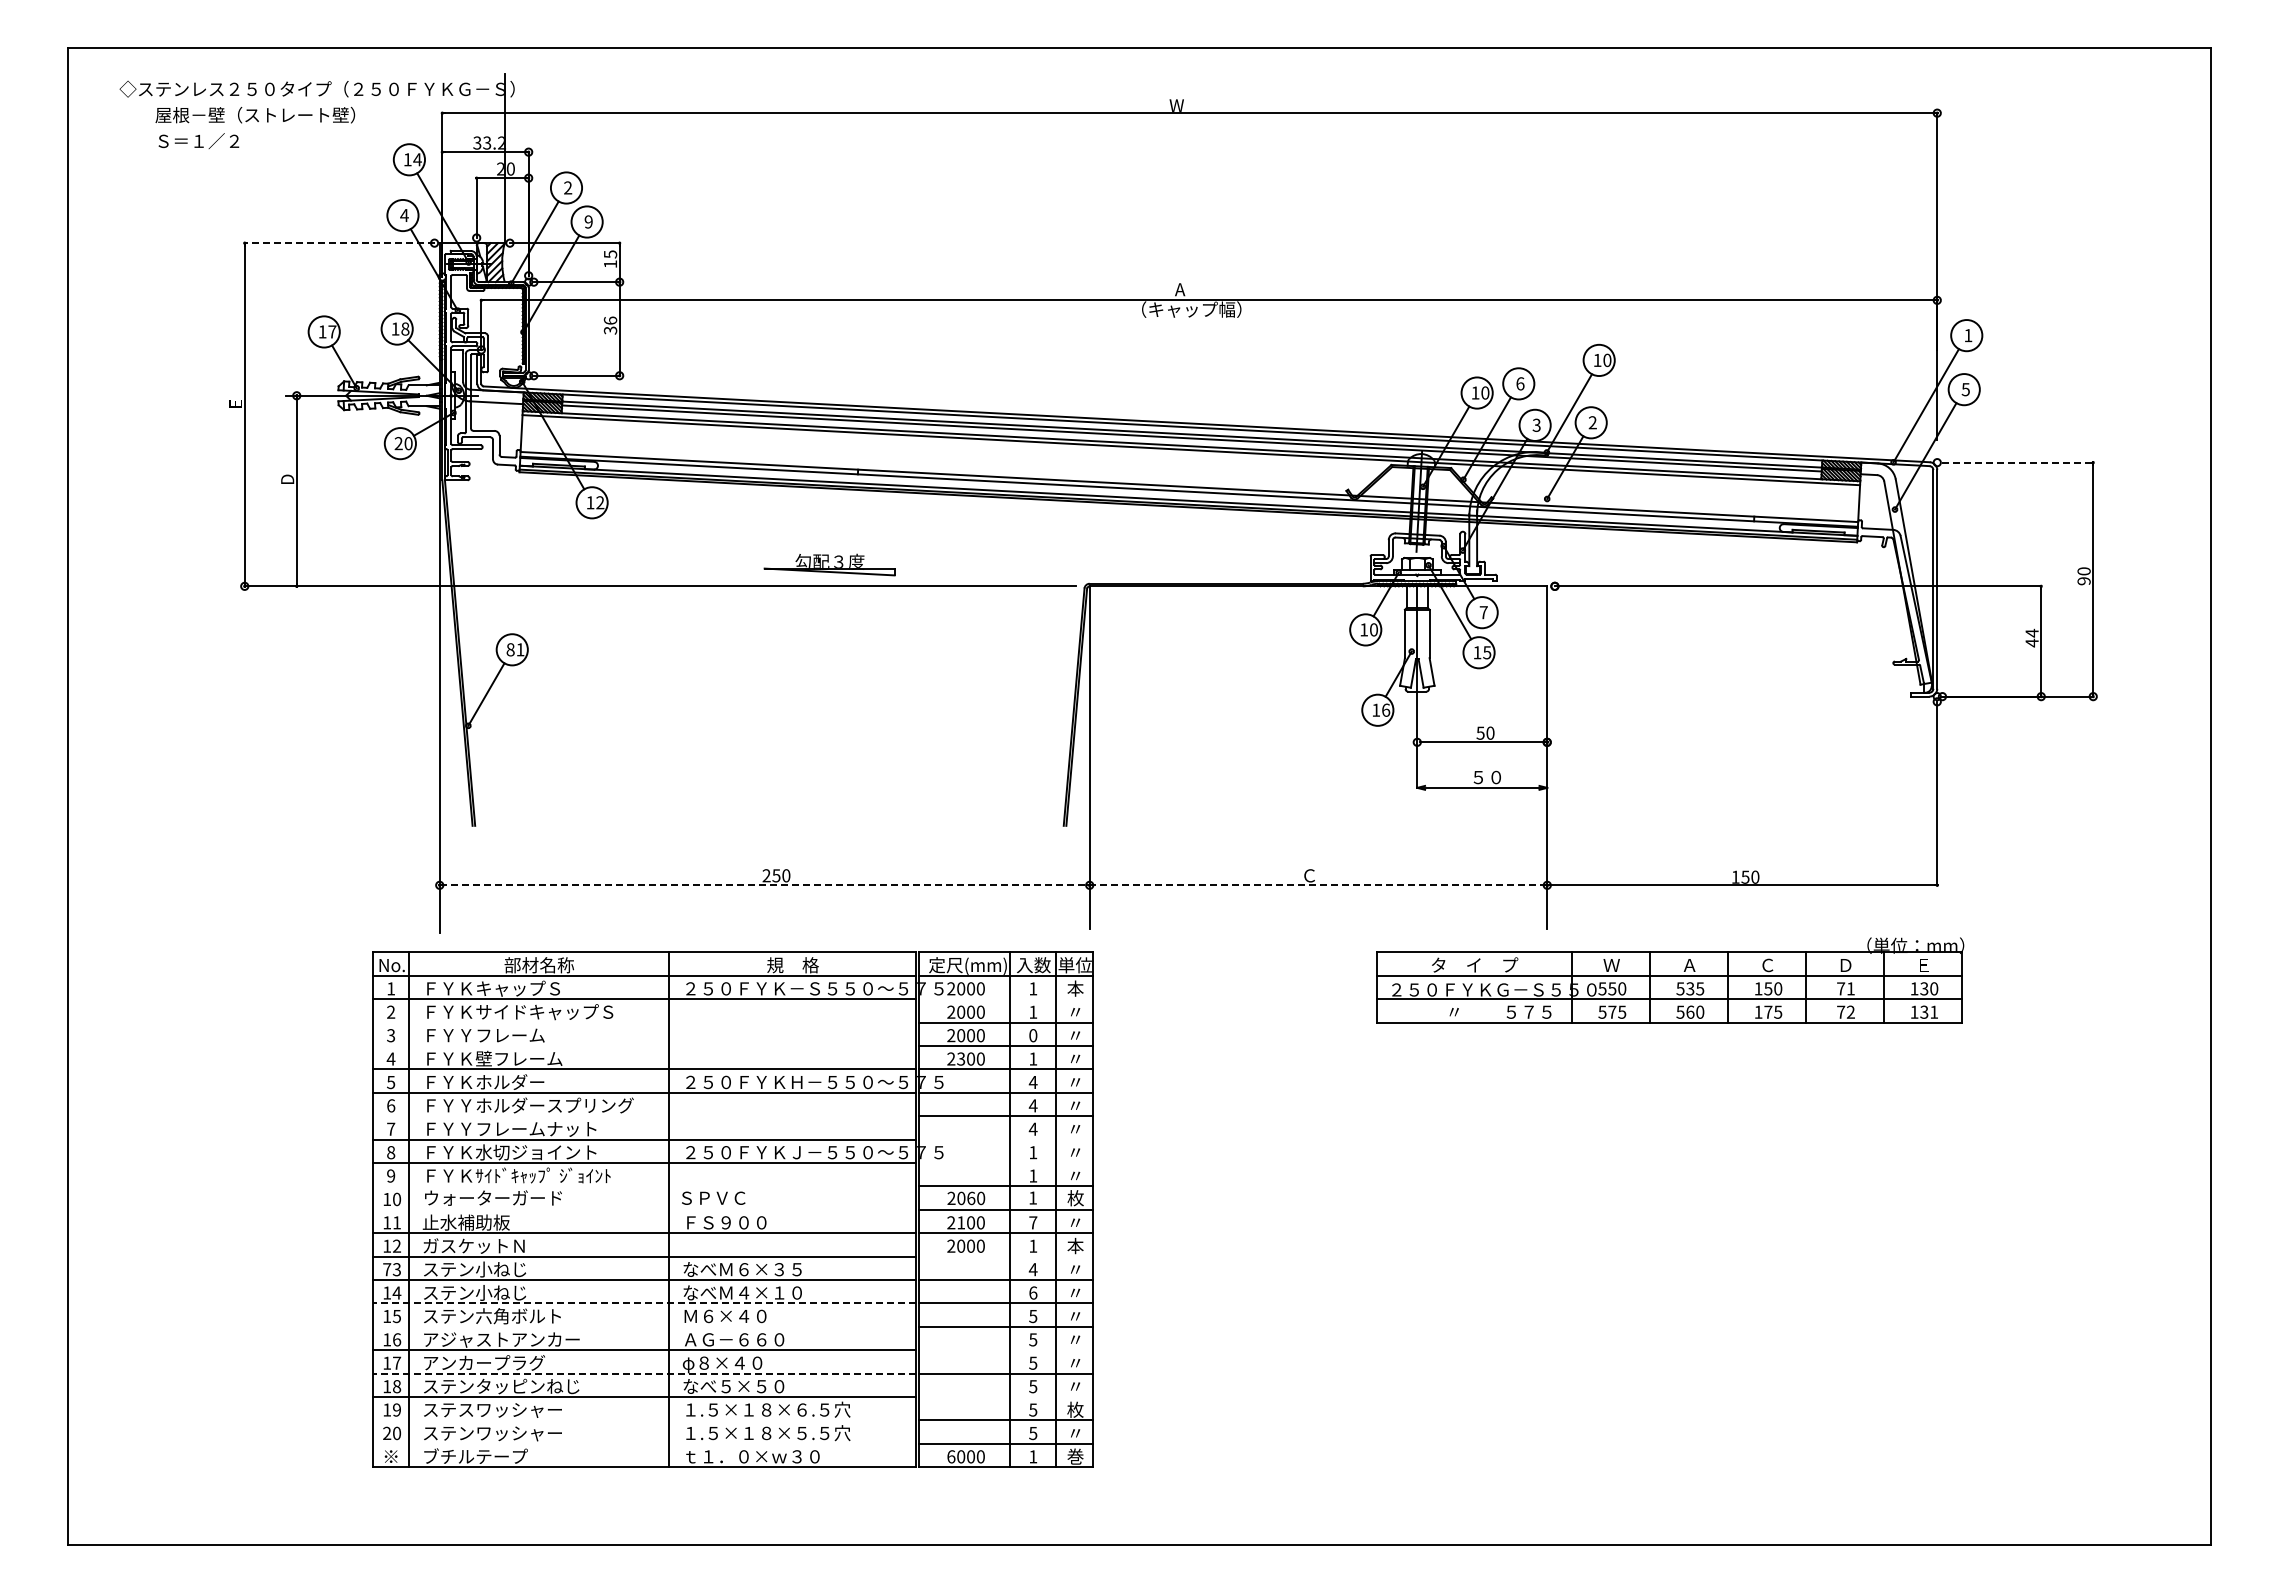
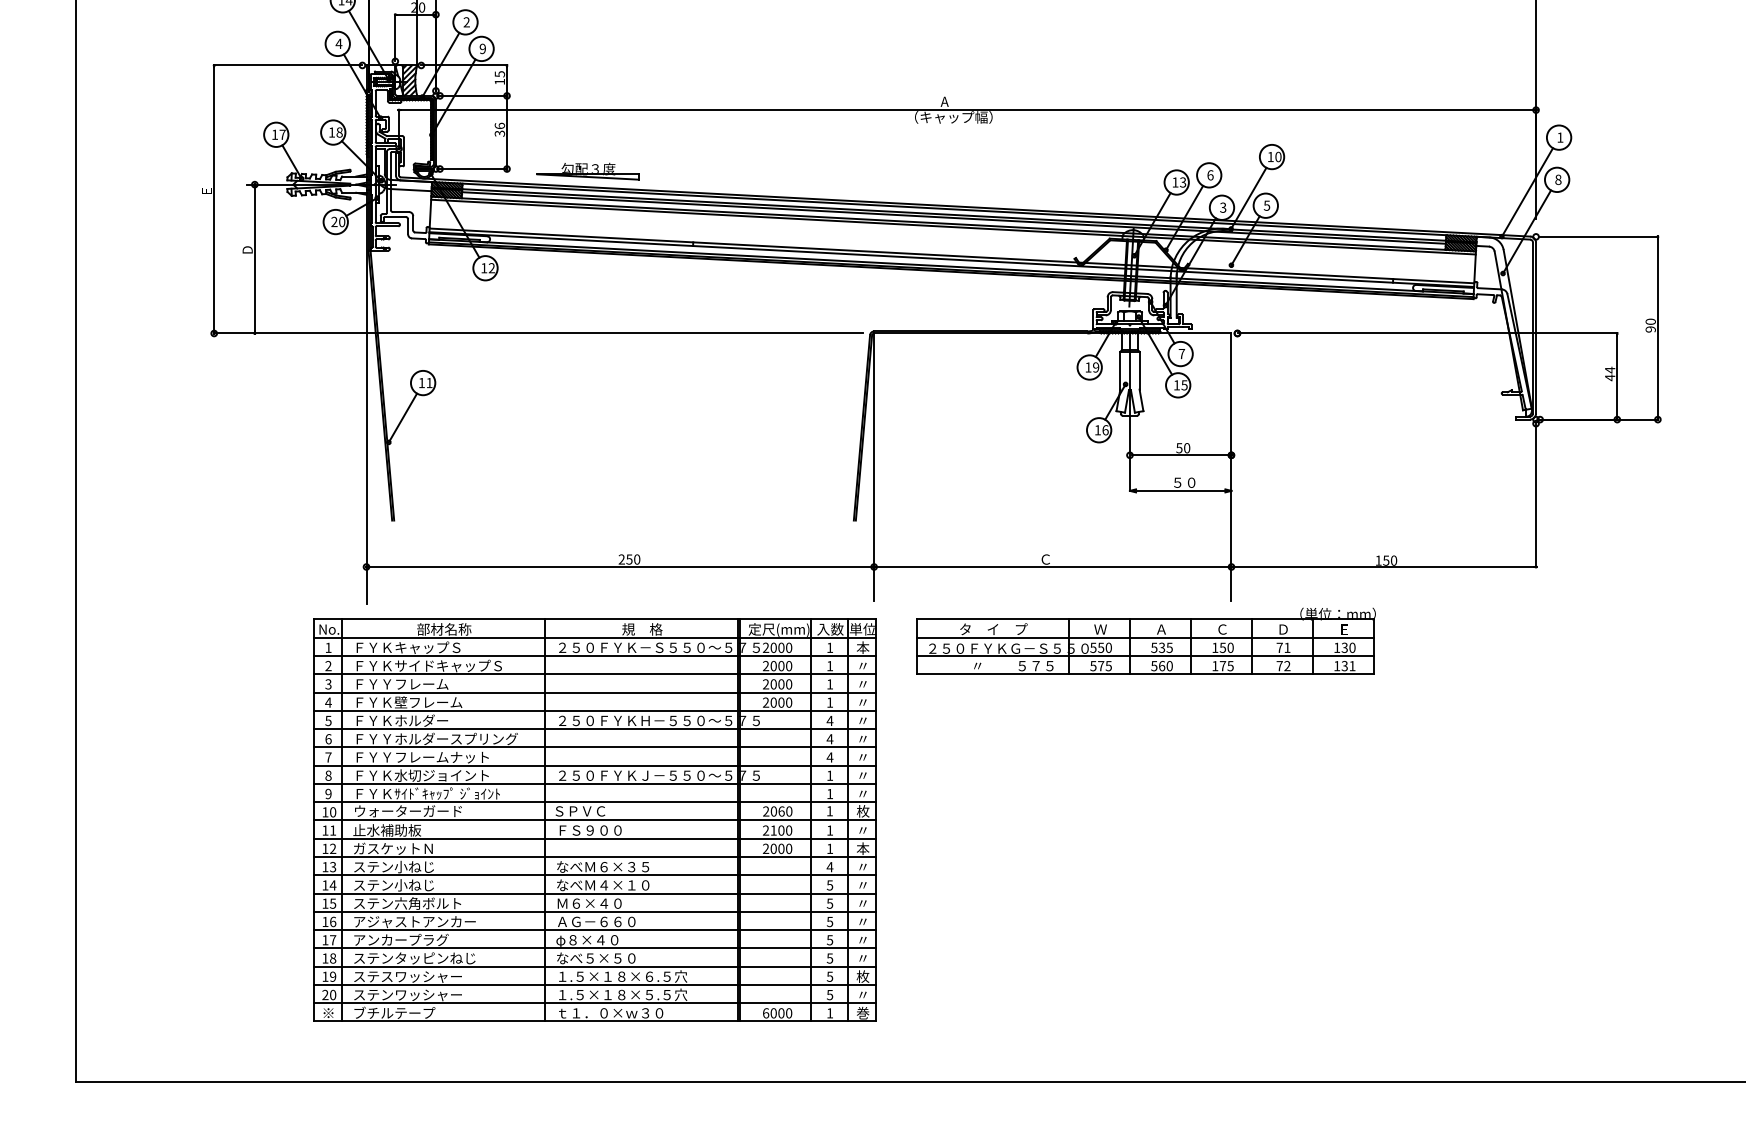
line: (339, 243) -> (288, 65), dashed -> solid
text: (1965, 389) -> (1558, 179), 5 -> 8
text: (1485, 392) -> (1183, 182), 10 -> 13
text: (1592, 422) -> (1266, 205), 2 -> 5
line: (2018, 462) -> (1599, 236), dashed -> solid
part: (829, 564) -> (588, 171), moved
text: (1373, 629) -> (1095, 367), 10 -> 19
text: (510, 649) -> (421, 382), 81 -> 11
line: (993, 885) -> (798, 567), dashed -> solid
part: (1670, 980) -> (1146, 641), moved
line: (1005, 999) -> (808, 656), added
line: (643, 1022) -> (525, 674), added
text: (1033, 1035) -> (830, 684), 0 -> 1
line: (643, 1046) -> (525, 692), added
text: (961, 1058) -> (773, 702), 2300 -> 2000
line: (643, 1116) -> (525, 747), added
line: (1005, 1139) -> (808, 765), added
line: (1005, 1163) -> (808, 784), added
line: (643, 1186) -> (525, 802), added
line: (643, 1209) -> (525, 820), added
text: (1033, 1222) -> (830, 830), 7 -> 1
line: (1005, 1256) -> (808, 856), added
text: (387, 1269) -> (325, 867), 73 -> 13
text: (1033, 1292) -> (830, 884), 6 -> 5
line: (644, 1303) -> (526, 893), dashed -> solid
line: (643, 1326) -> (525, 911), added
line: (1005, 1350) -> (808, 930), added
line: (644, 1373) -> (526, 948), dashed -> solid
line: (1005, 1397) -> (808, 966), added
line: (643, 1420) -> (525, 984), added
line: (643, 1443) -> (525, 1002), added

